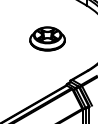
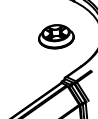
part: (47, 38) -> (56, 36), moved

